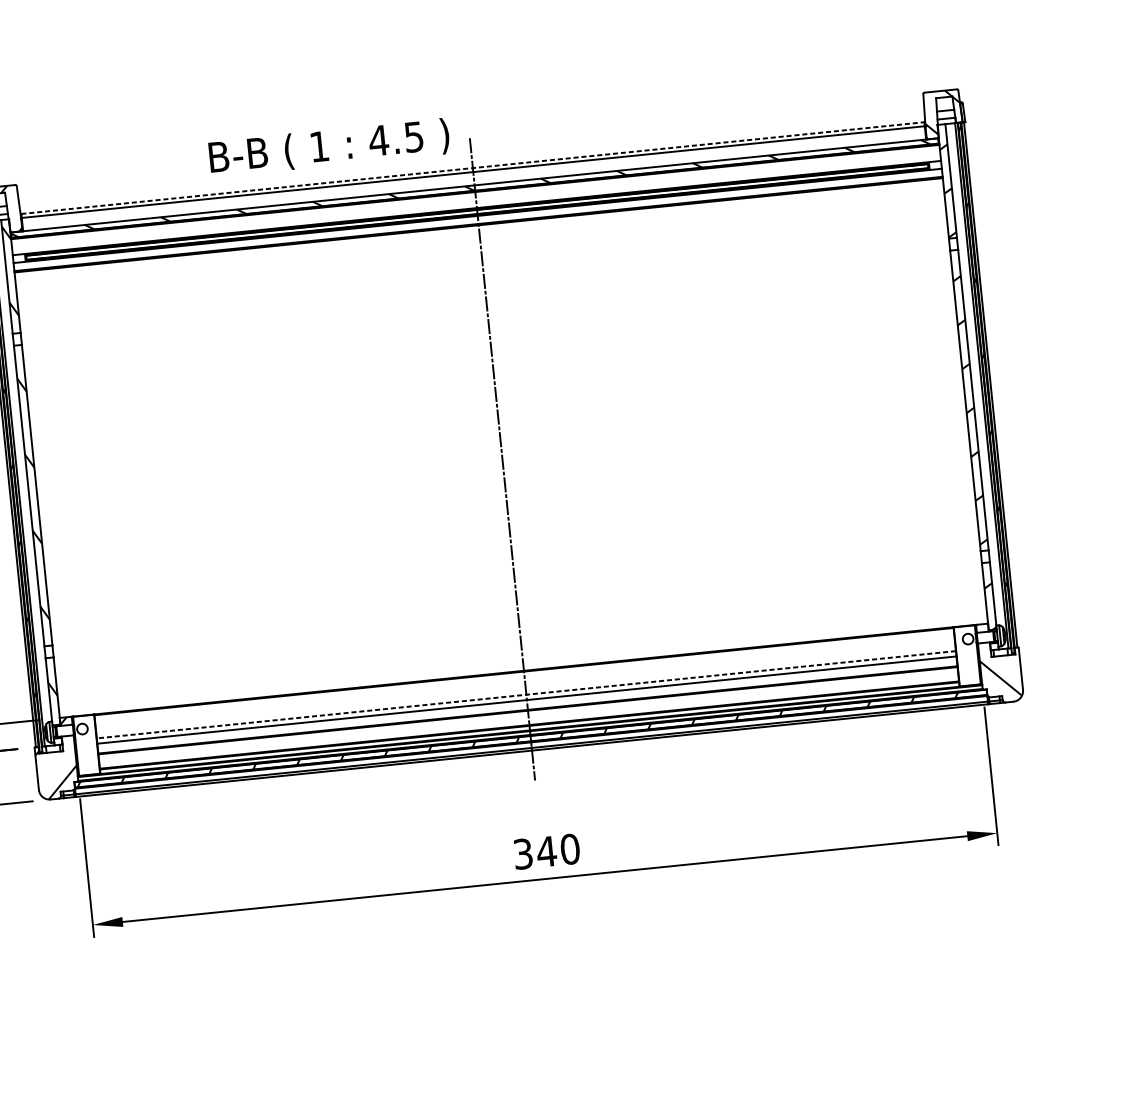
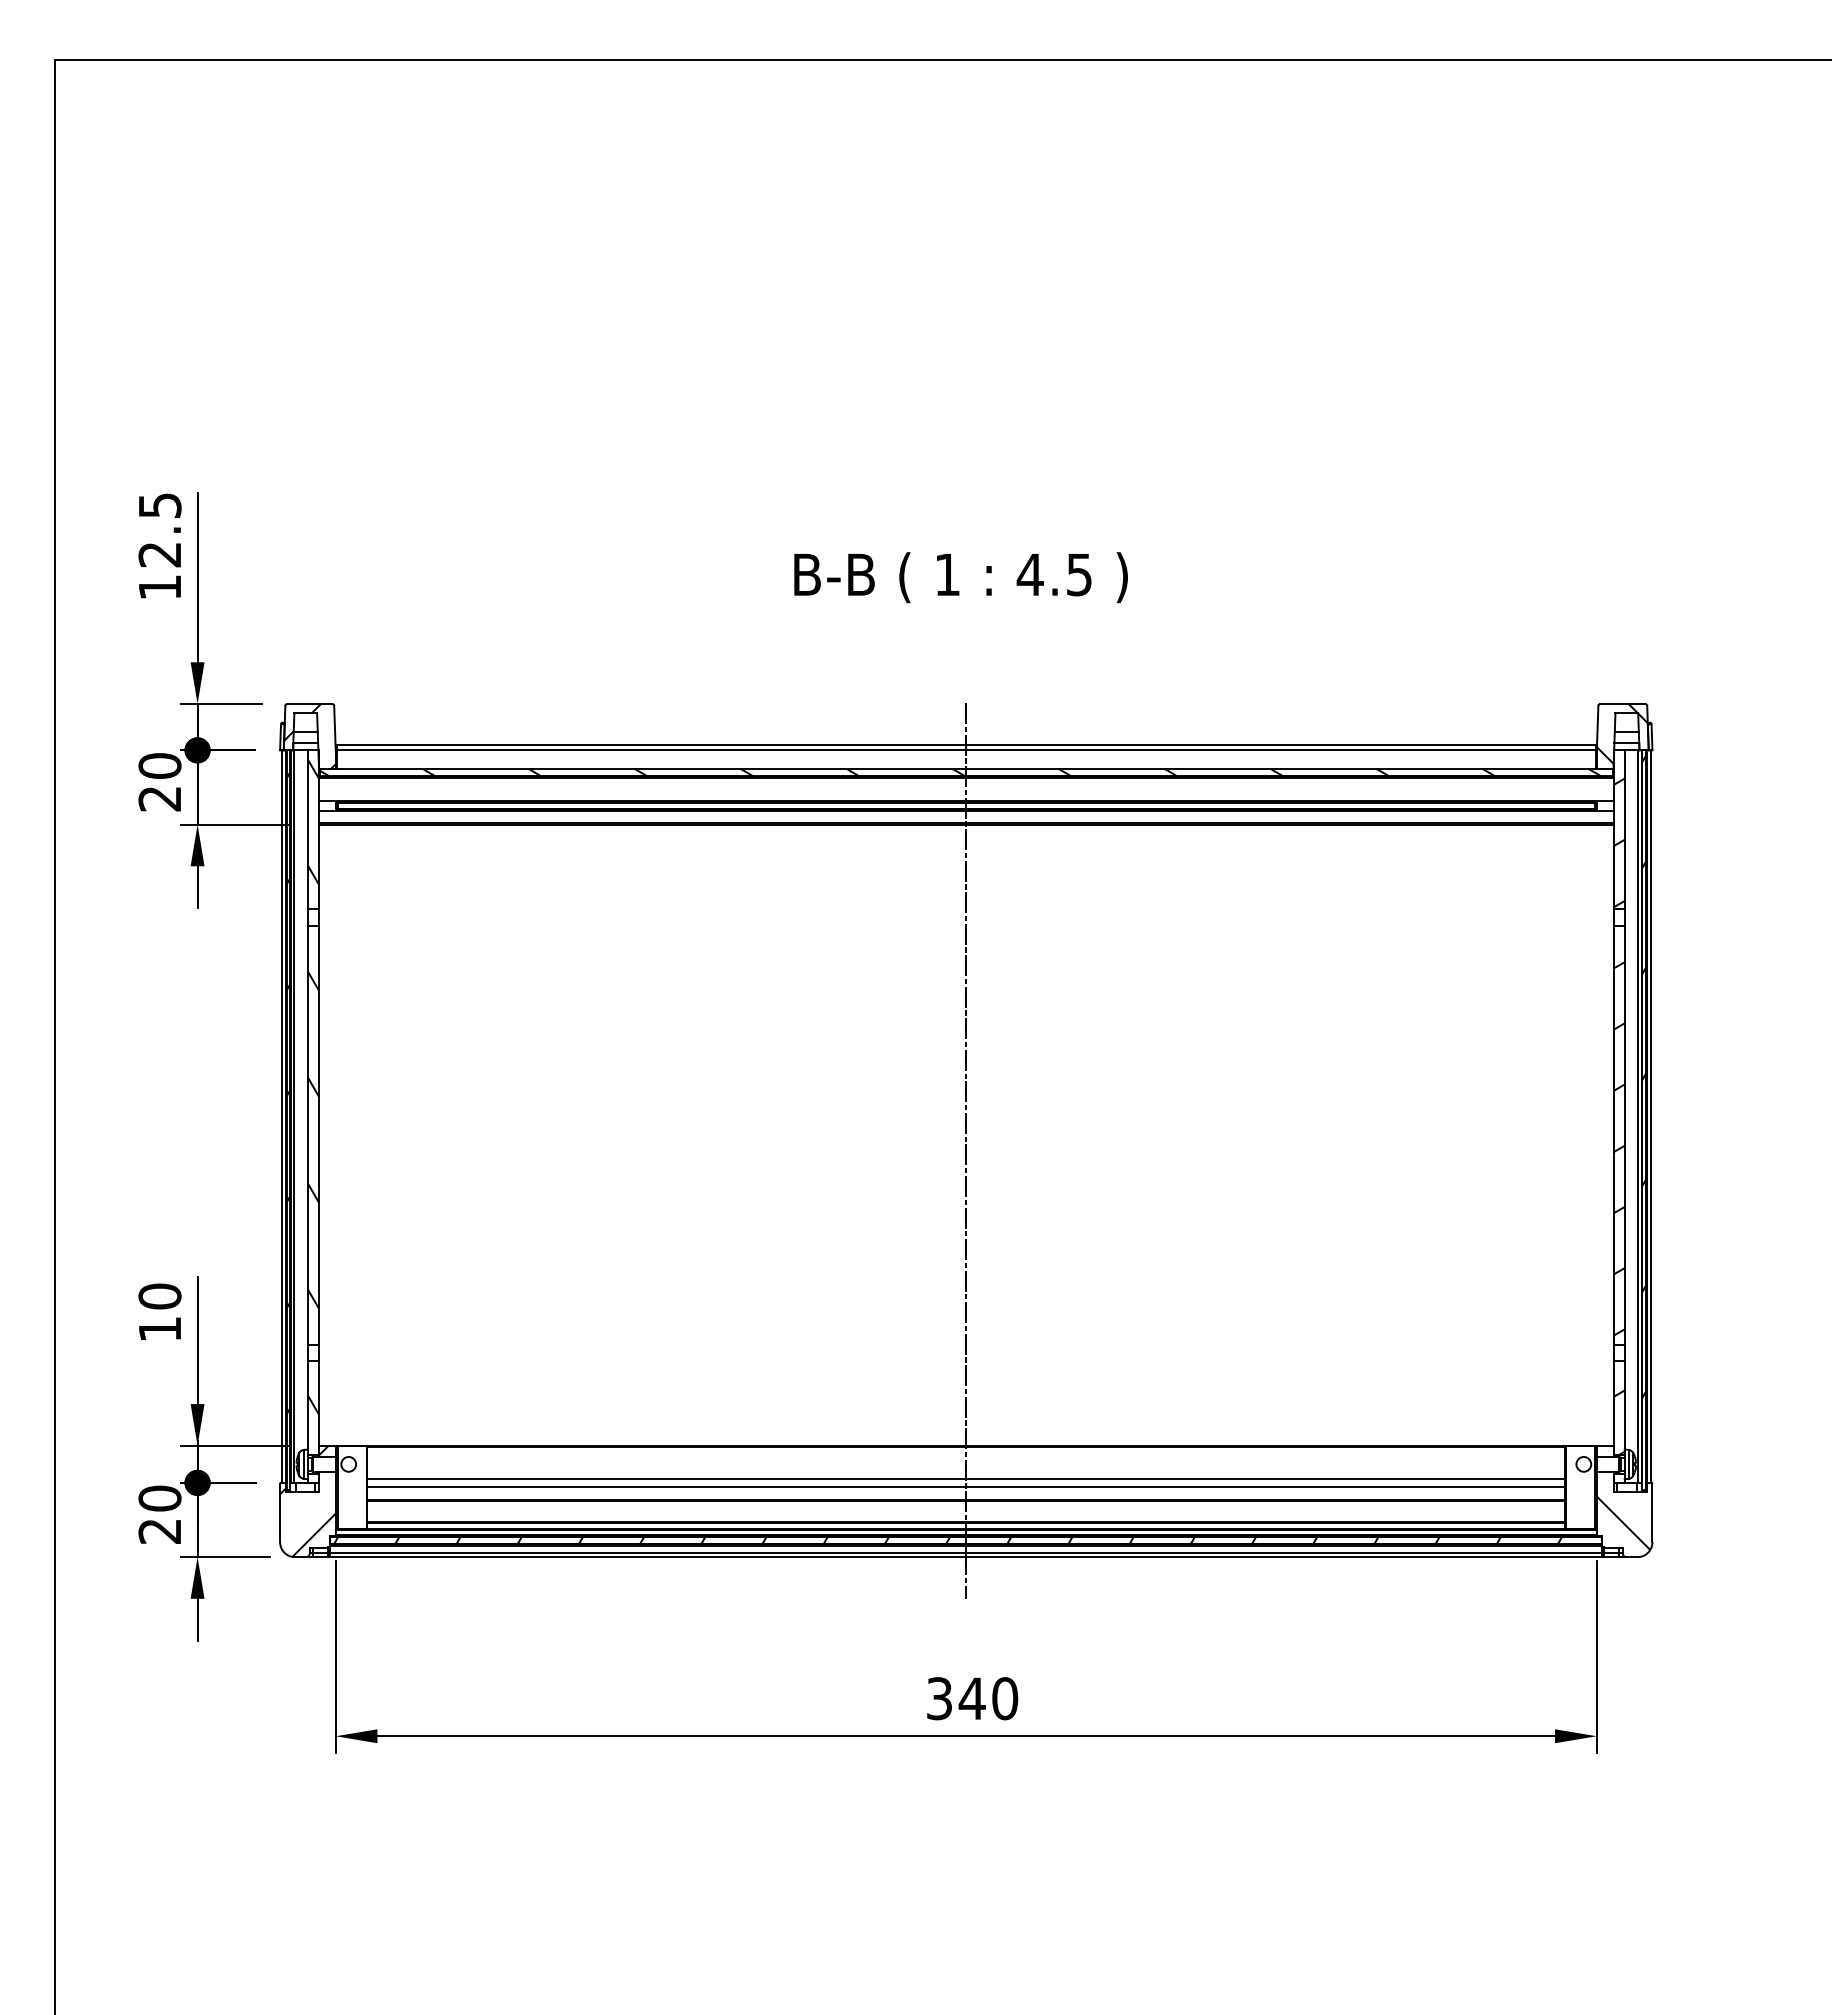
text: (328, 147) -> (960, 577), moved
line: (473, 167) -> (966, 744), dashed -> solid
line: (525, 695) -> (965, 1479), dashed -> solid

